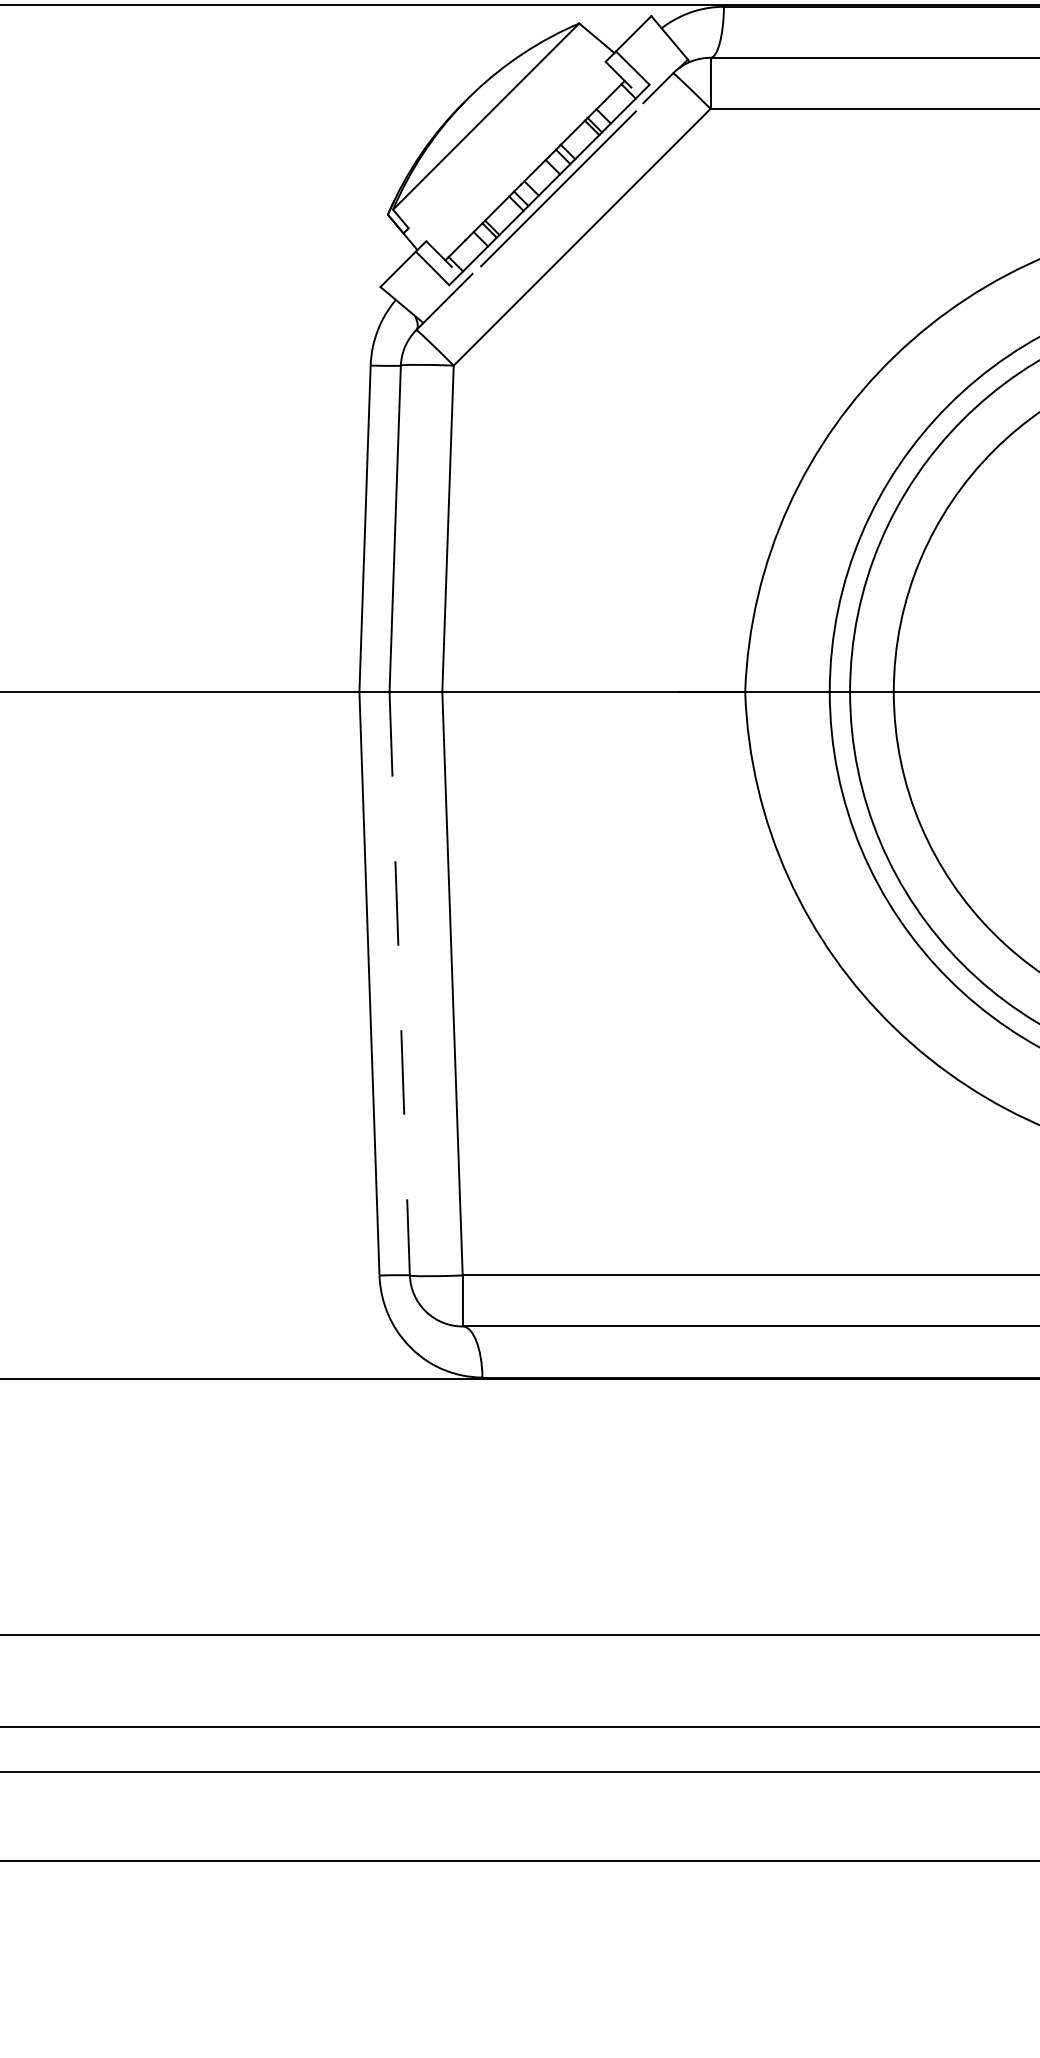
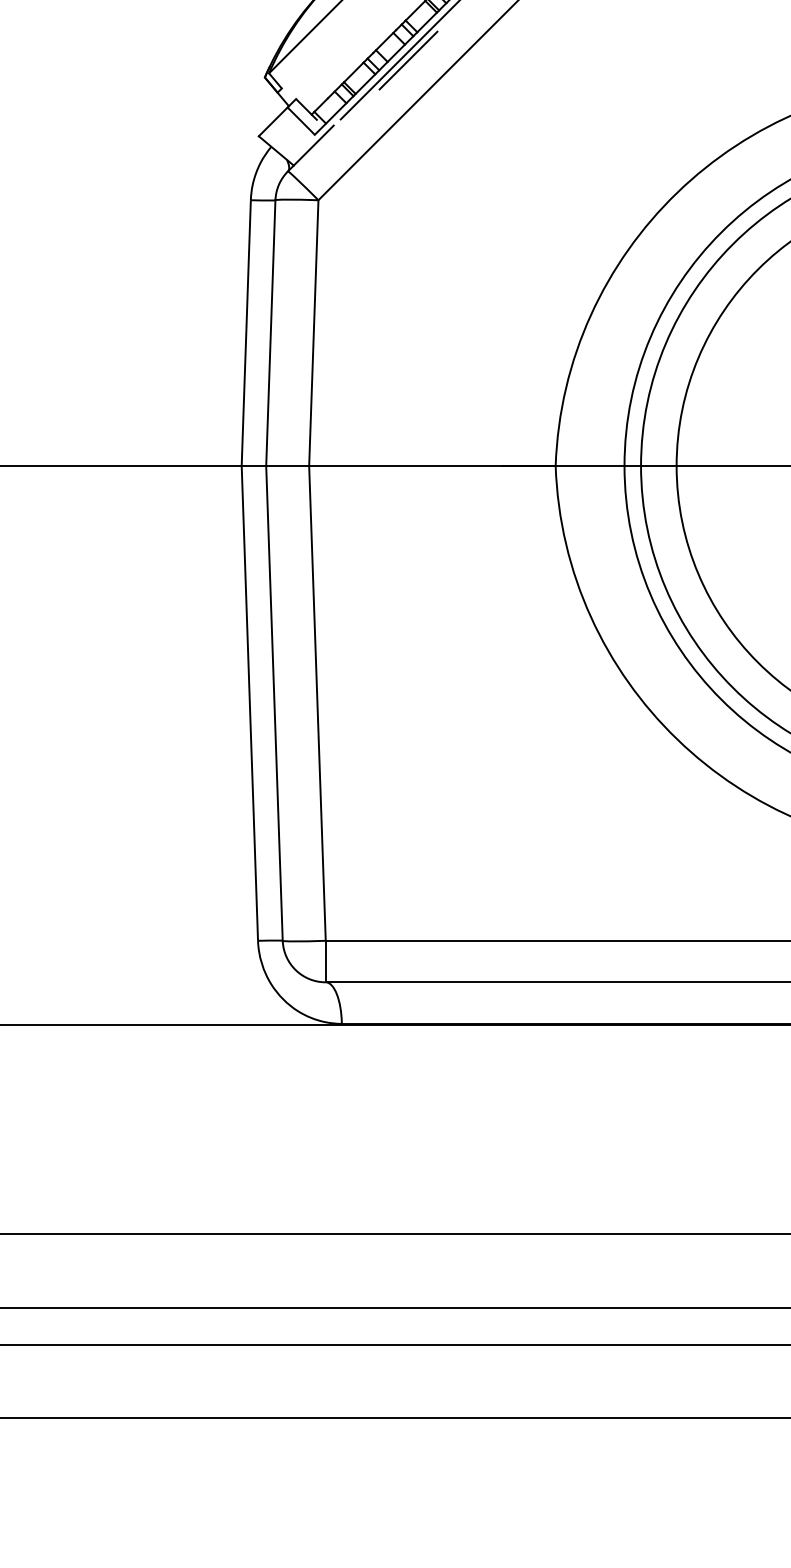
line: (563, 193) -> (407, 60), added
line: (399, 983) -> (274, 703), dashed -> solid

